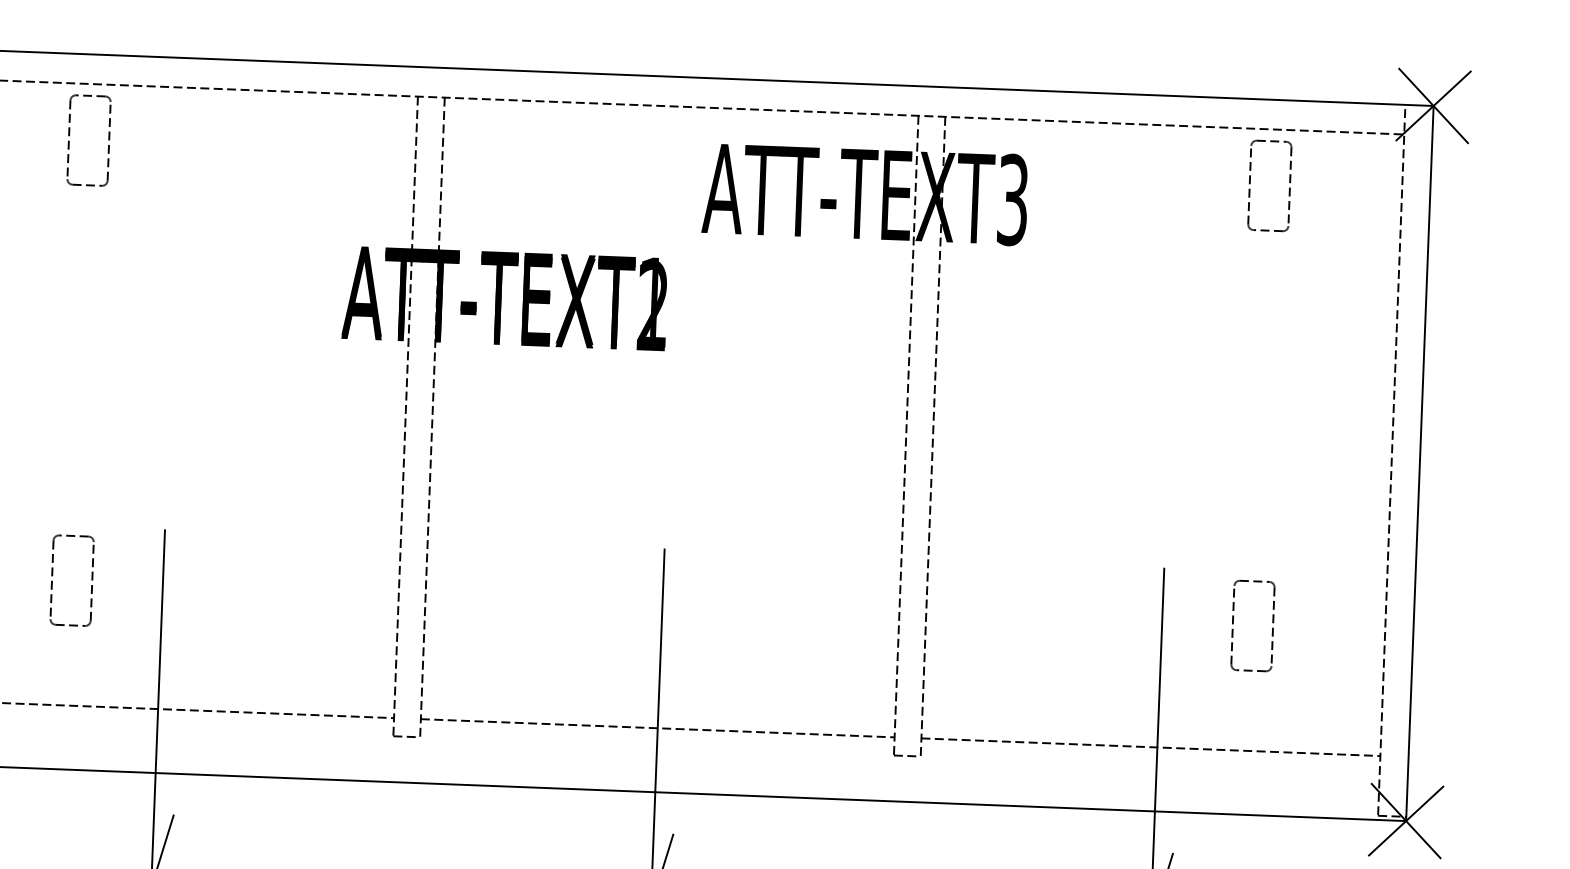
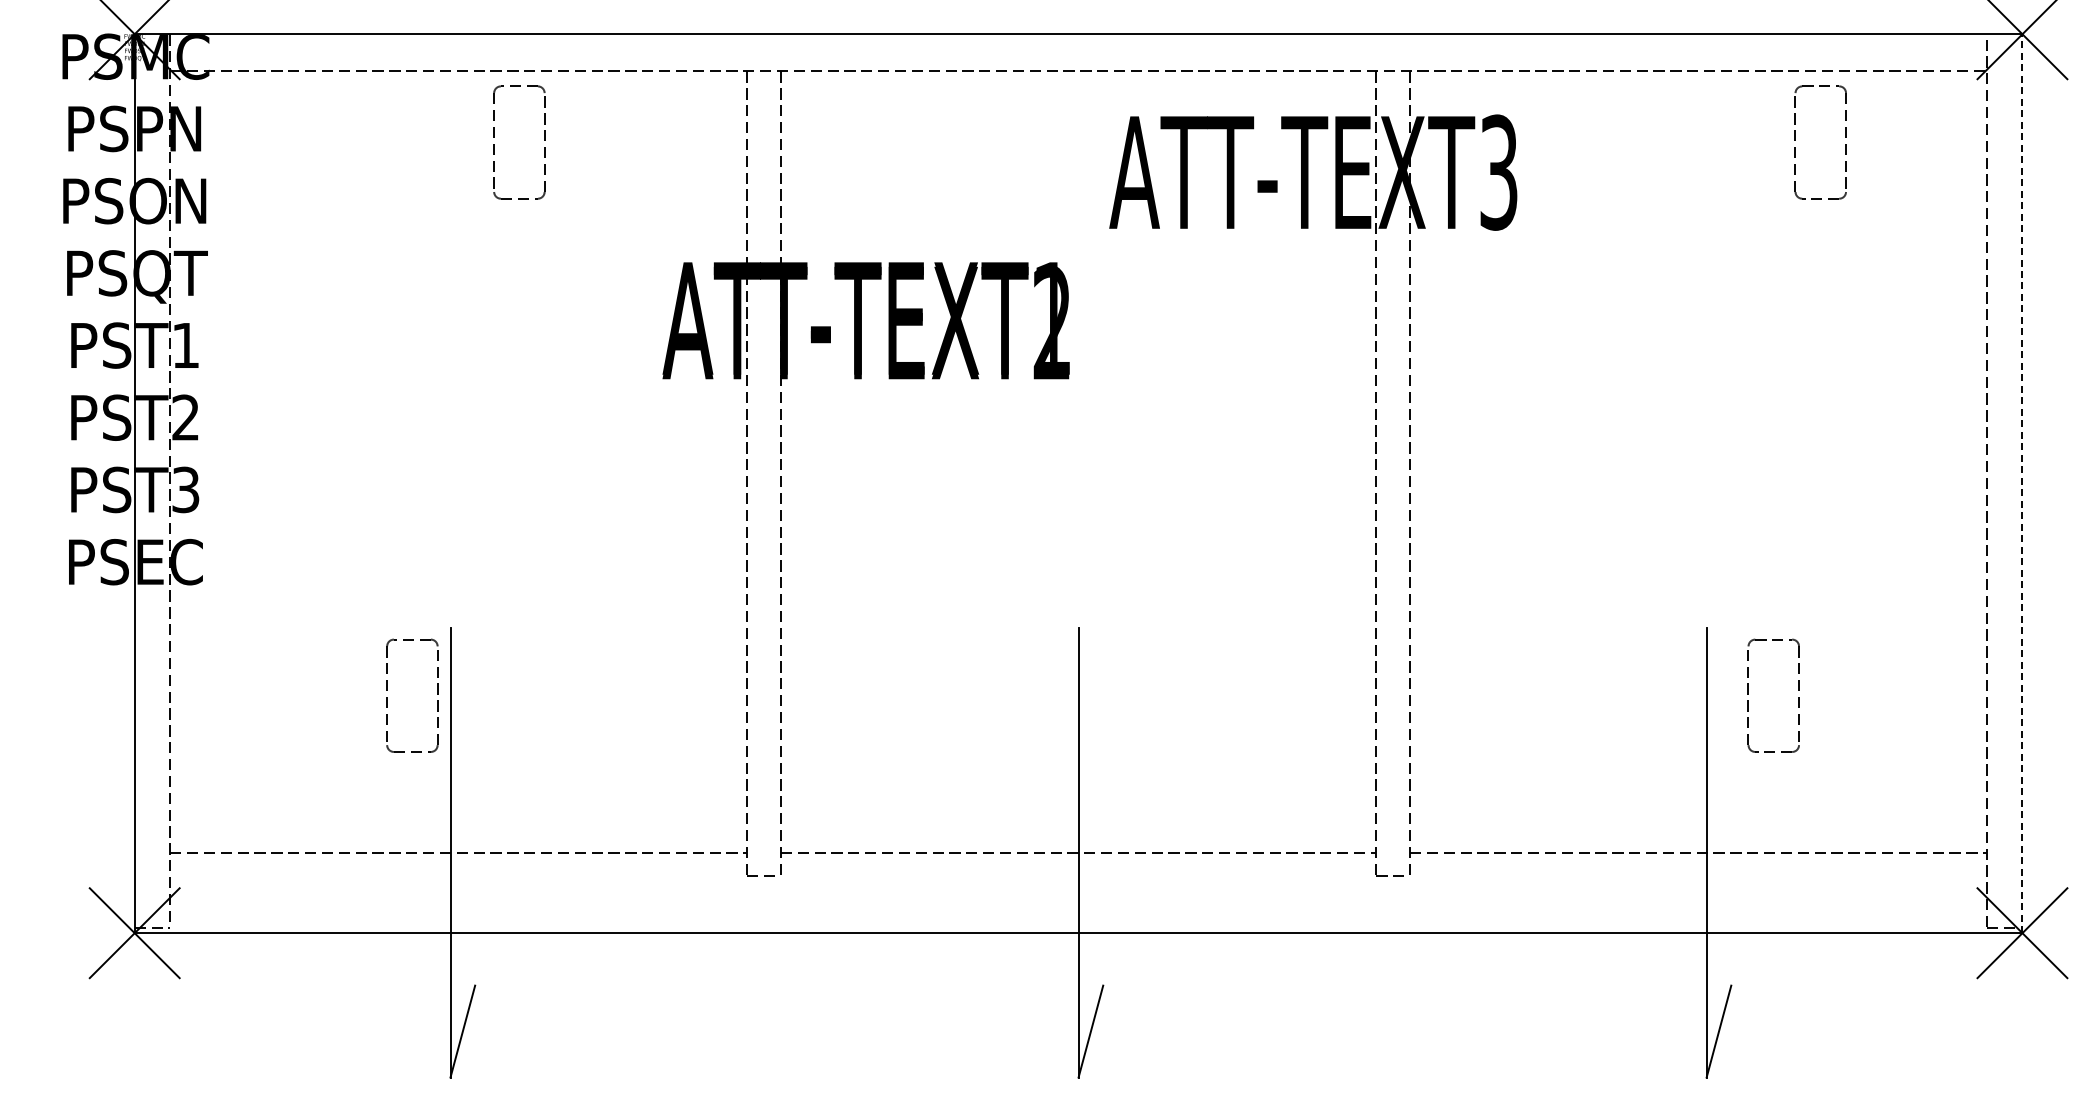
part: (109, 139) -> (544, 140), moved
line: (1419, 463) -> (2022, 483), solid -> dashed
part: (92, 580) -> (437, 694), moved
part: (1232, 624) -> (1748, 694), moved

